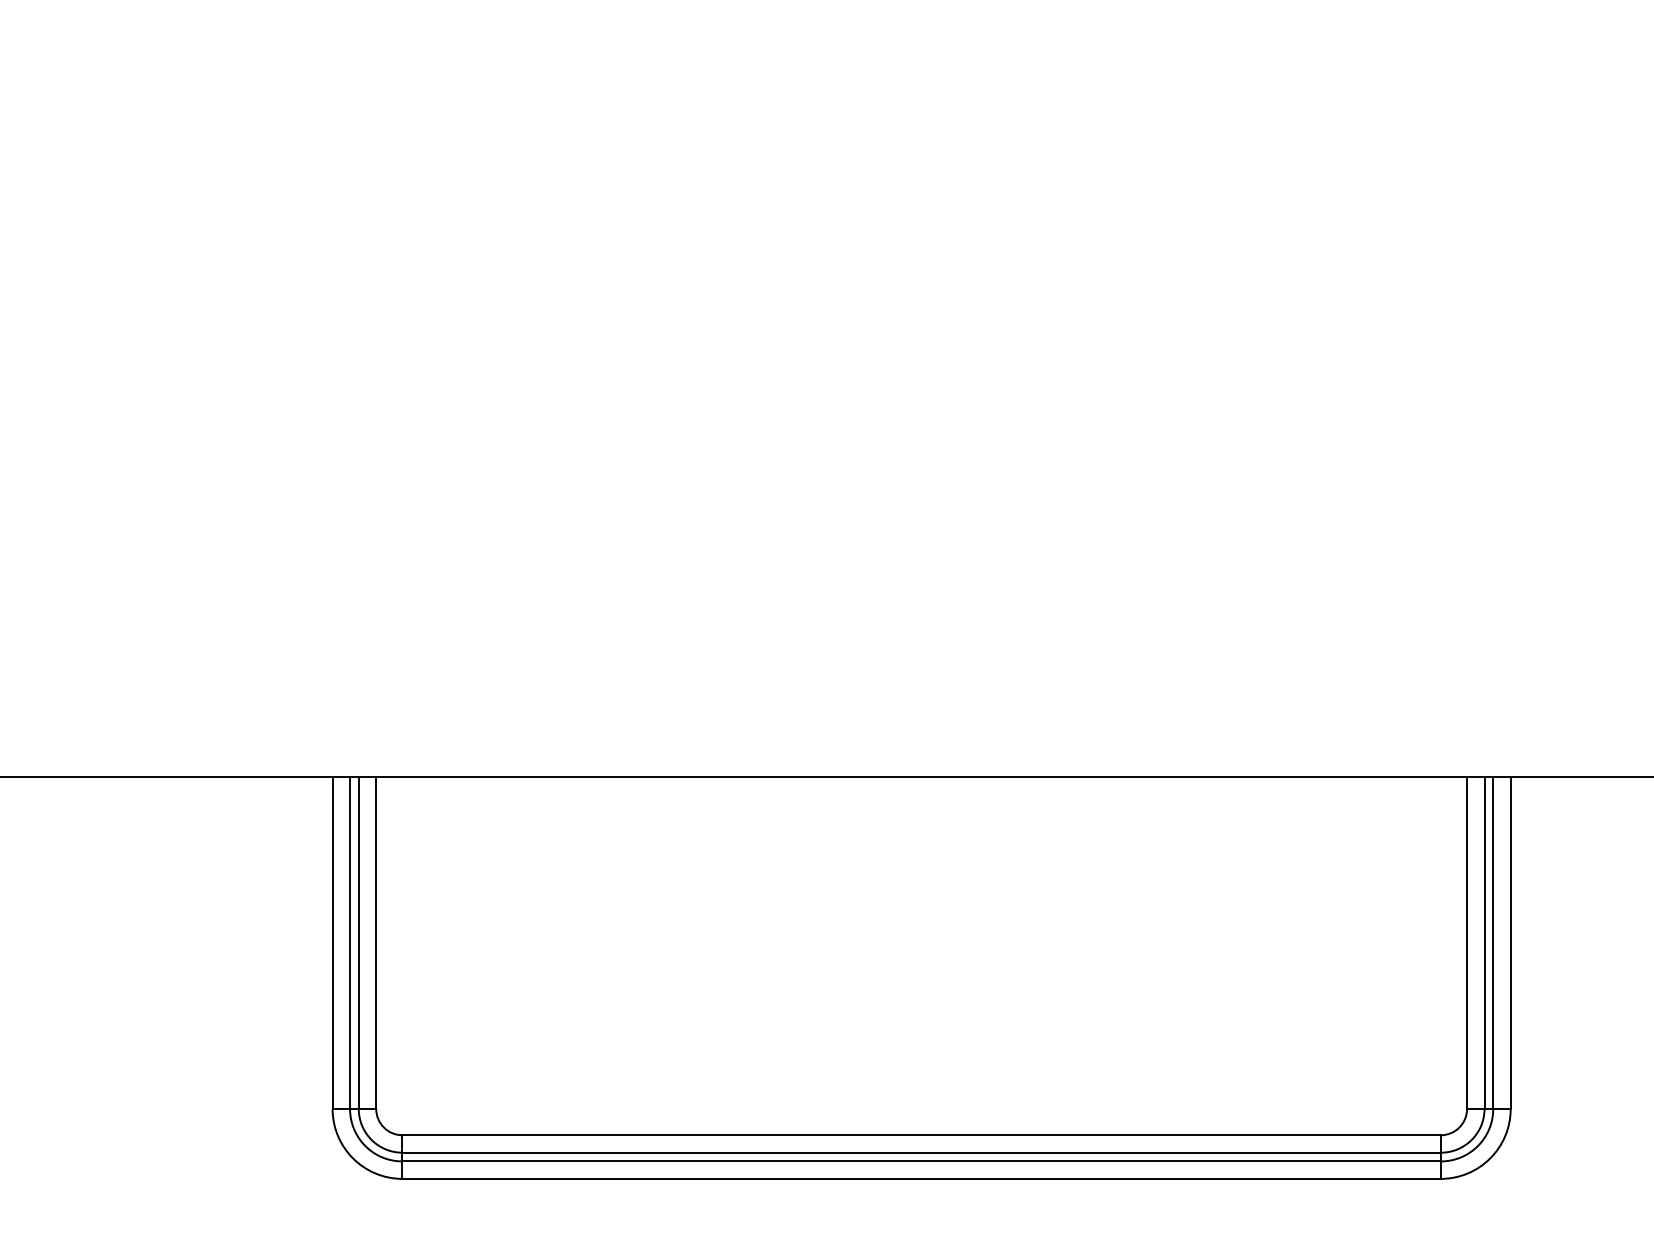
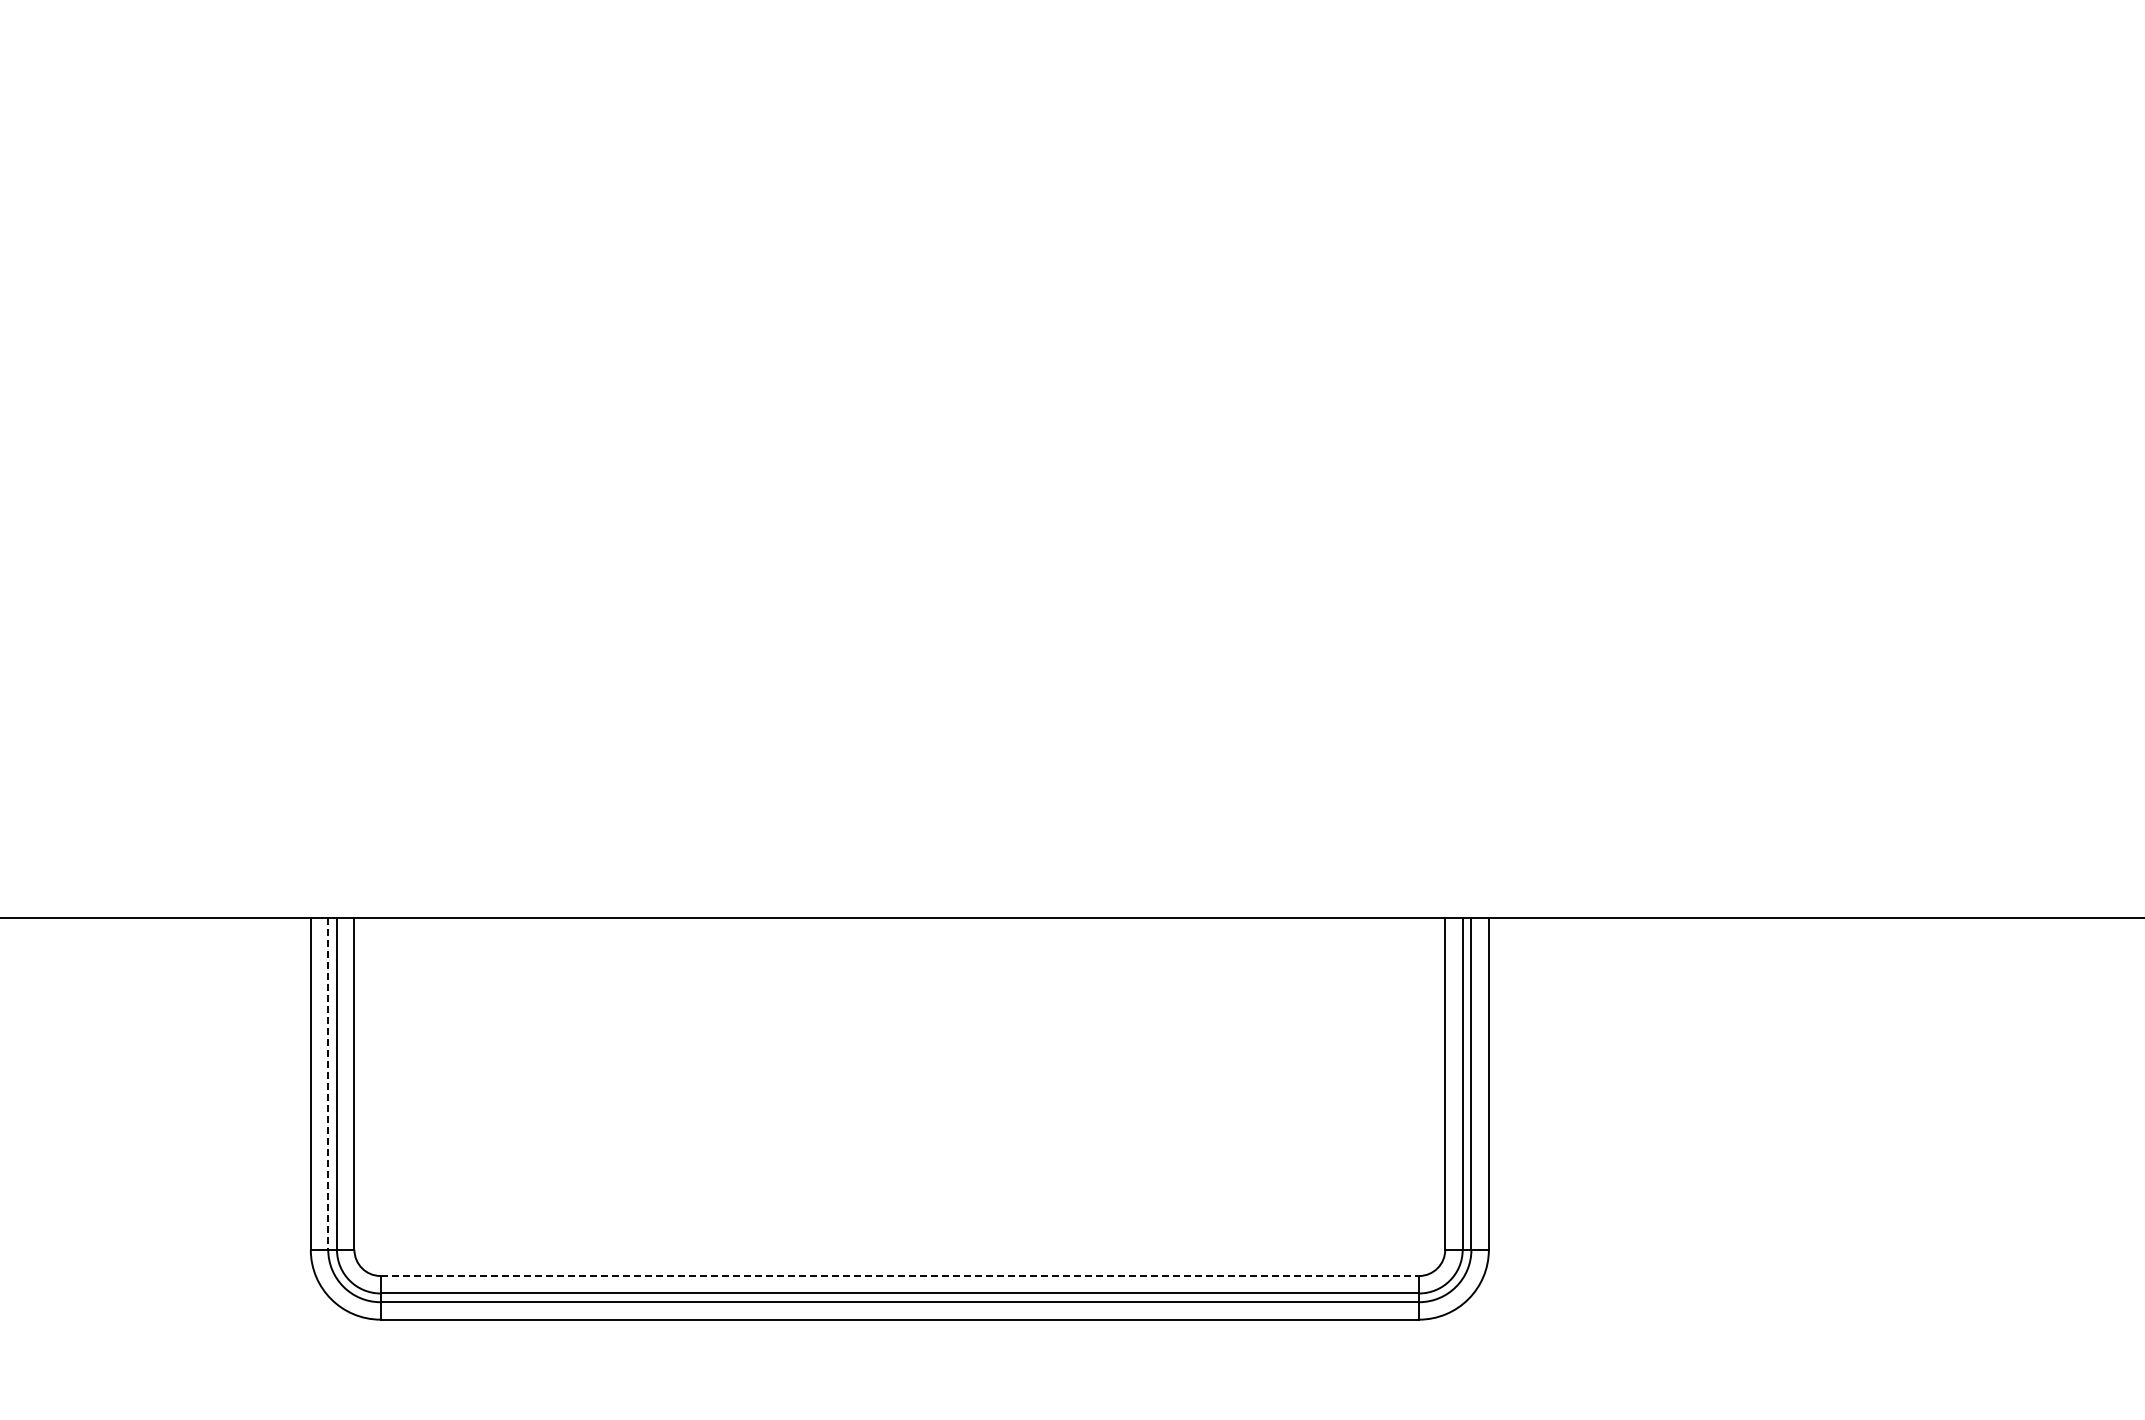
line: (350, 943) -> (328, 1084), solid -> dashed
line: (922, 1135) -> (900, 1276), solid -> dashed

